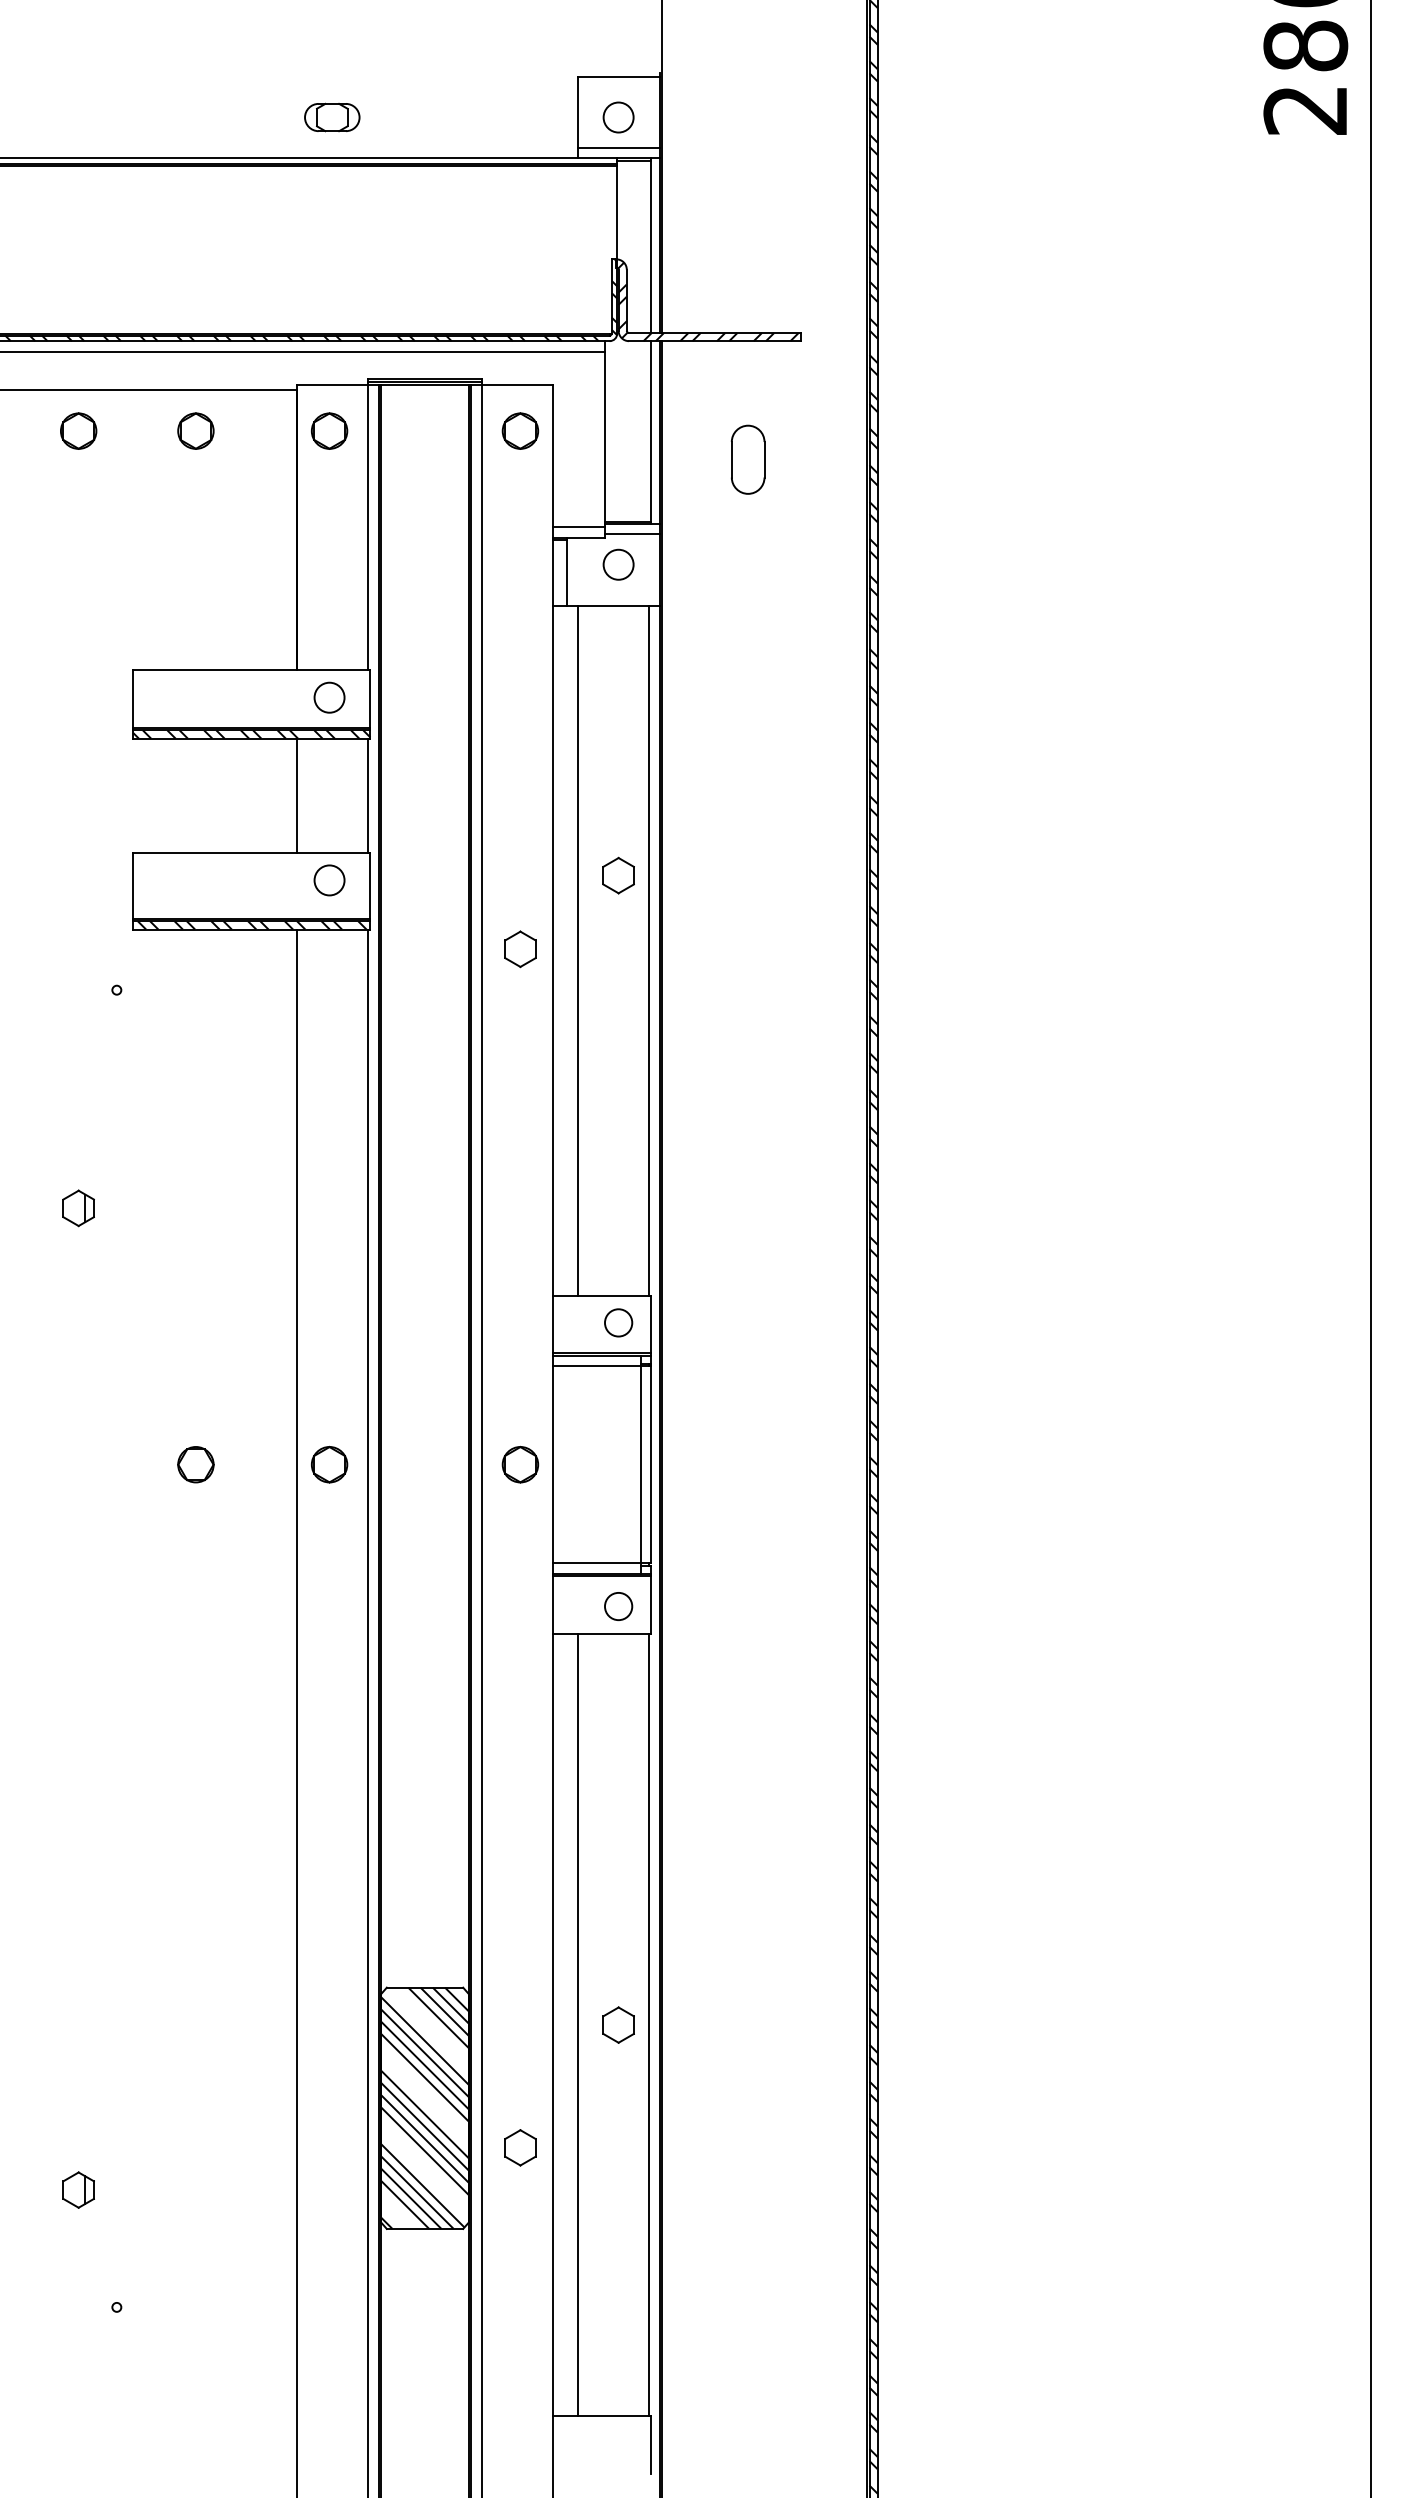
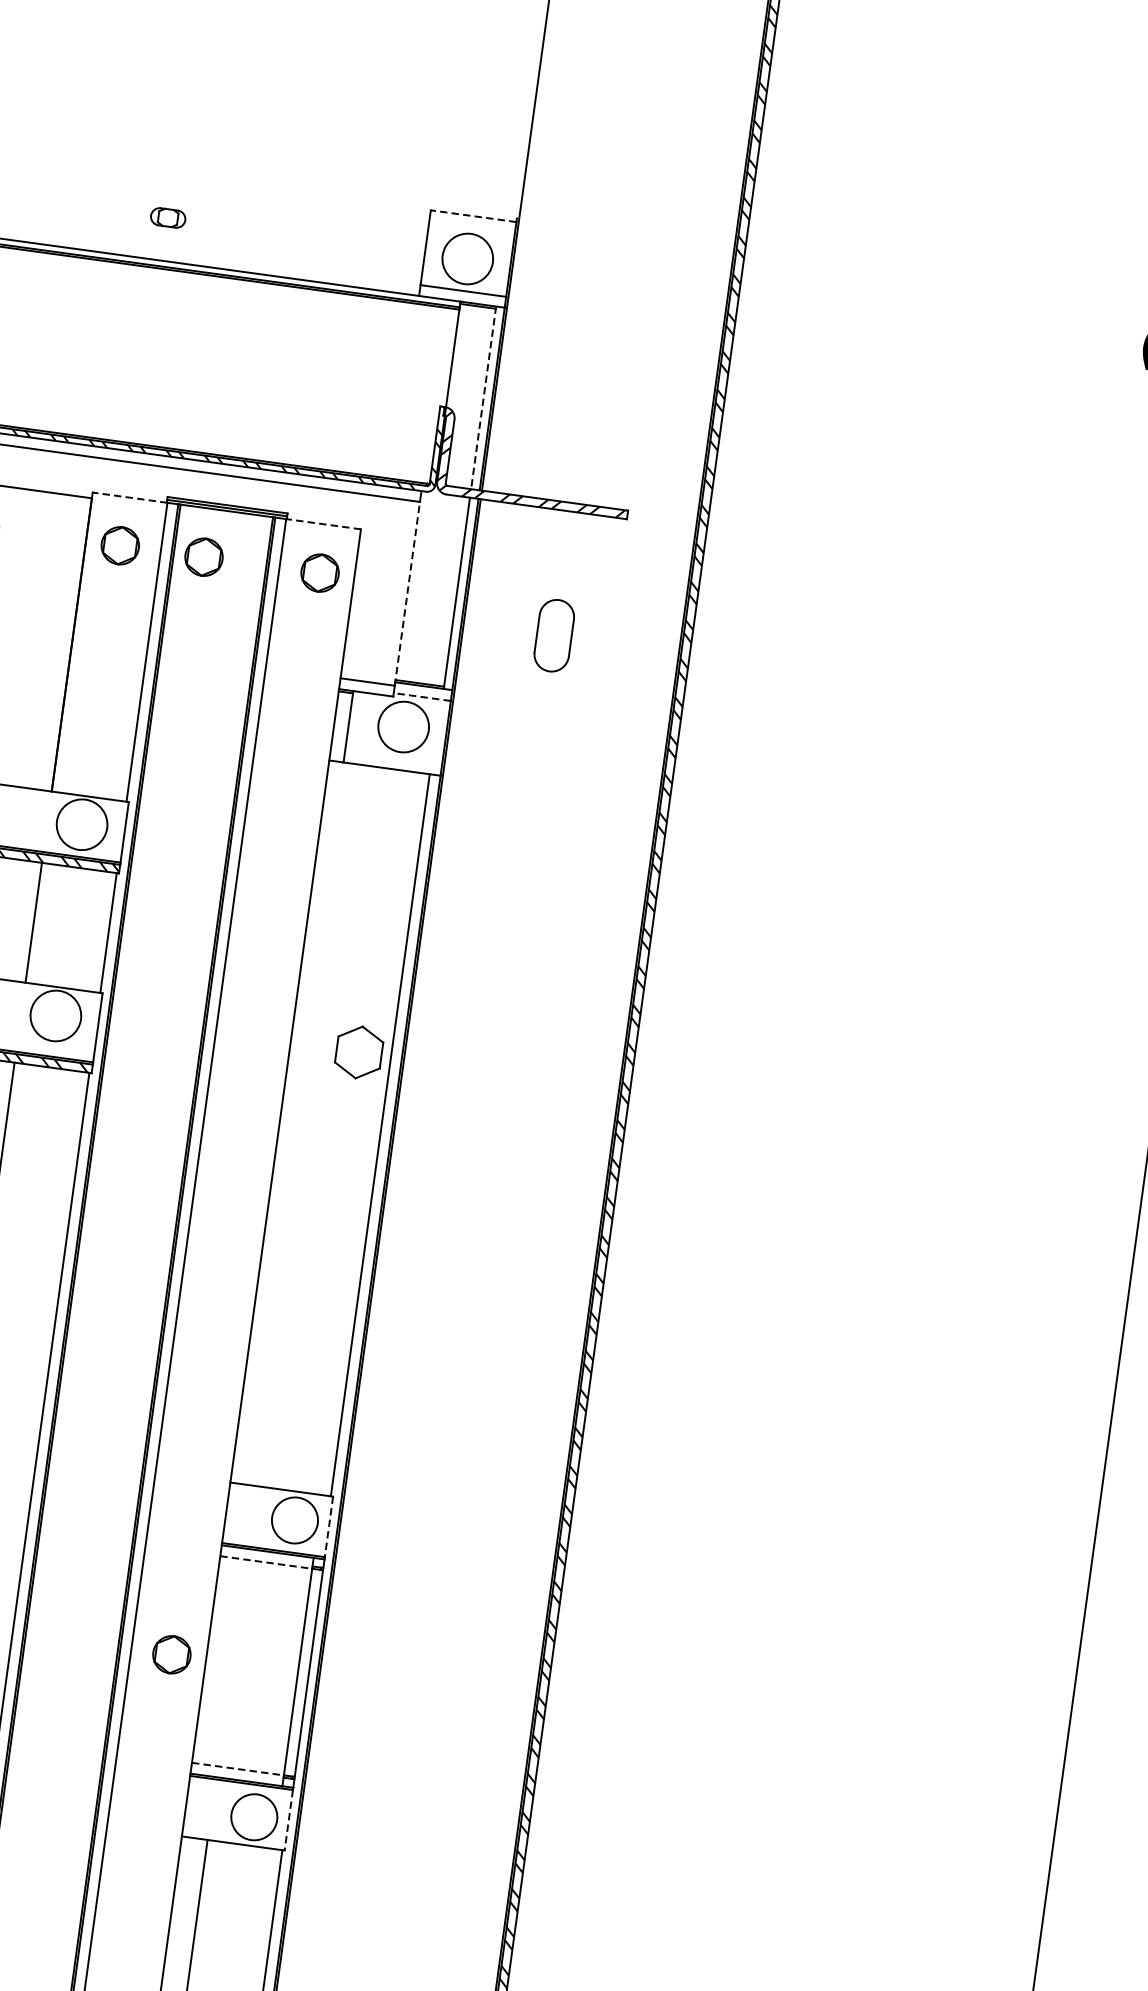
line: (618, 76) -> (473, 216), solid -> dashed
part: (332, 117) -> (168, 217), size x0.6
circle: (618, 117) -> (467, 258), size x1.6
line: (651, 246) -> (483, 398), solid -> dashed
line: (332, 384) -> (130, 497), solid -> dashed
line: (517, 384) -> (323, 523), solid -> dashed
part: (409, 430) -> (204, 556), added
line: (605, 439) -> (407, 594), solid -> dashed
line: (631, 534) -> (421, 697), solid -> dashed
circle: (618, 564) -> (403, 726), size x1.6
circle: (329, 697) -> (82, 824), size x1.6
part: (618, 875) -> (358, 1052), size x1.4
circle: (329, 880) -> (55, 1016), size x1.6
part: (520, 949) -> (245, 1115), removed
line: (577, 950) -> (305, 1124), removed
circle: (618, 1322) -> (294, 1520), size x1.6
line: (651, 1324) -> (329, 1526), solid -> dashed
line: (597, 1366) -> (266, 1563), solid -> dashed
line: (597, 1563) -> (238, 1769), solid -> dashed
line: (651, 1604) -> (289, 1819), solid -> dashed
circle: (618, 1606) -> (254, 1817), size x1.6

